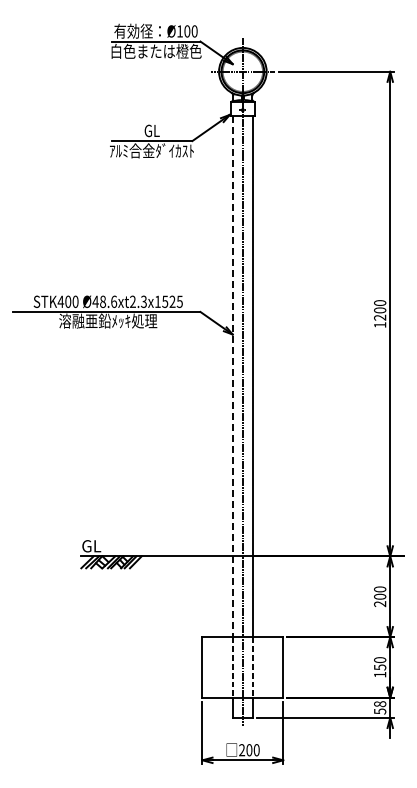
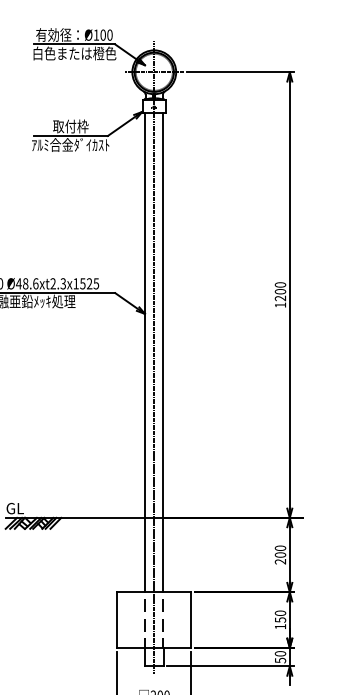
text: (151, 130) -> (70, 126), GL -> 取付枠
line: (233, 377) -> (145, 353), dashed -> solid
text: (379, 704) -> (279, 654), 58 -> 50

